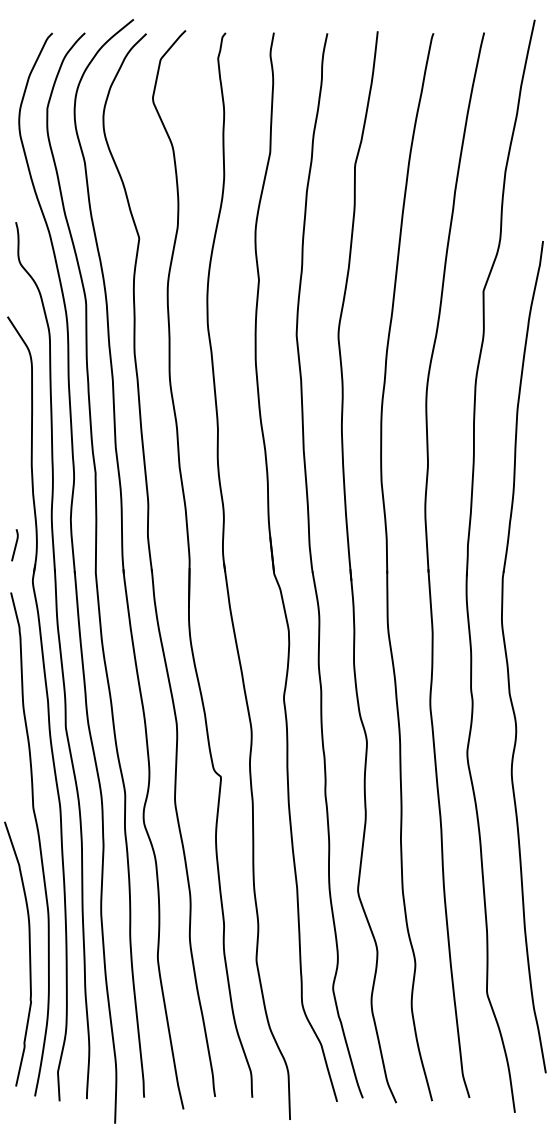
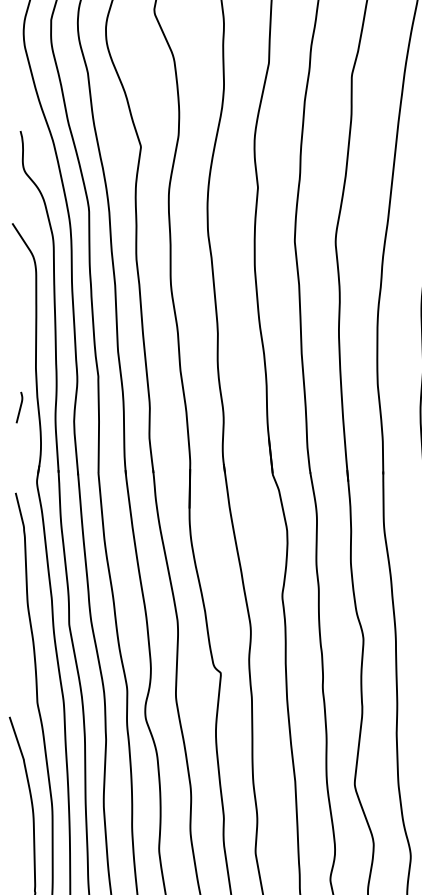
curve: (15, 545) -> (20, 407), moved

